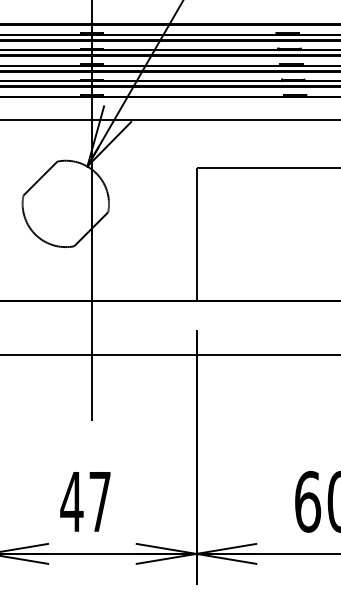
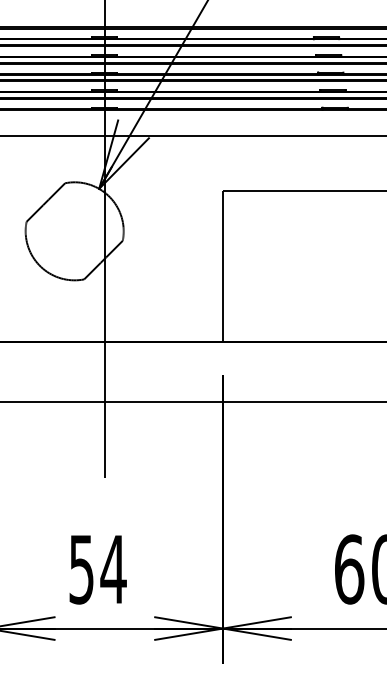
text: (85, 501) -> (97, 569), 47 -> 54

